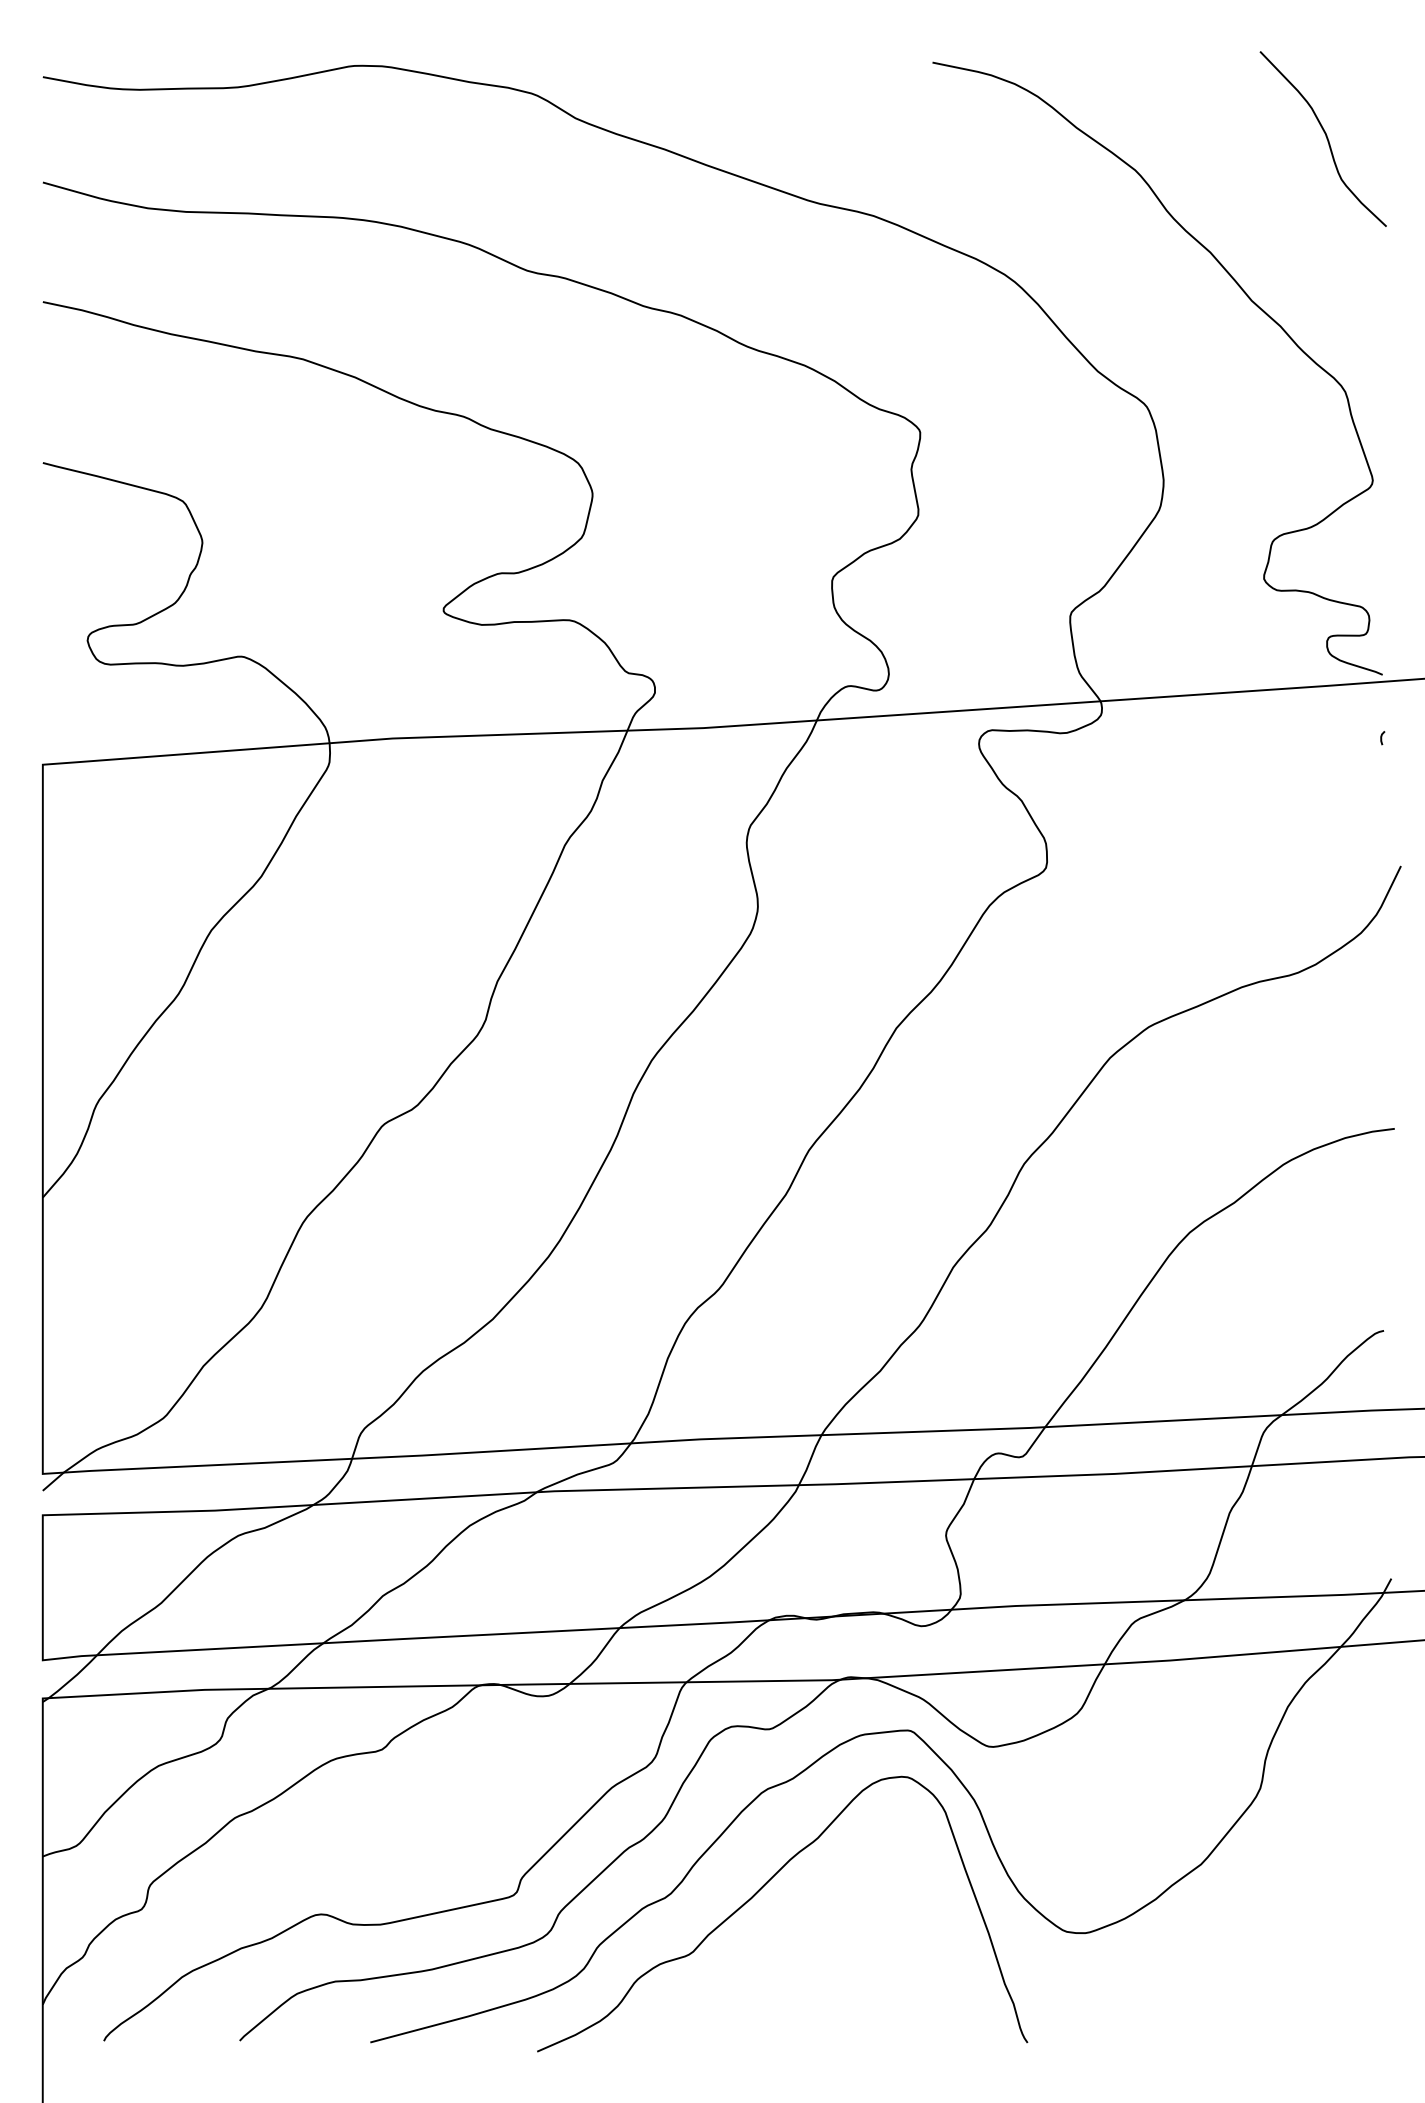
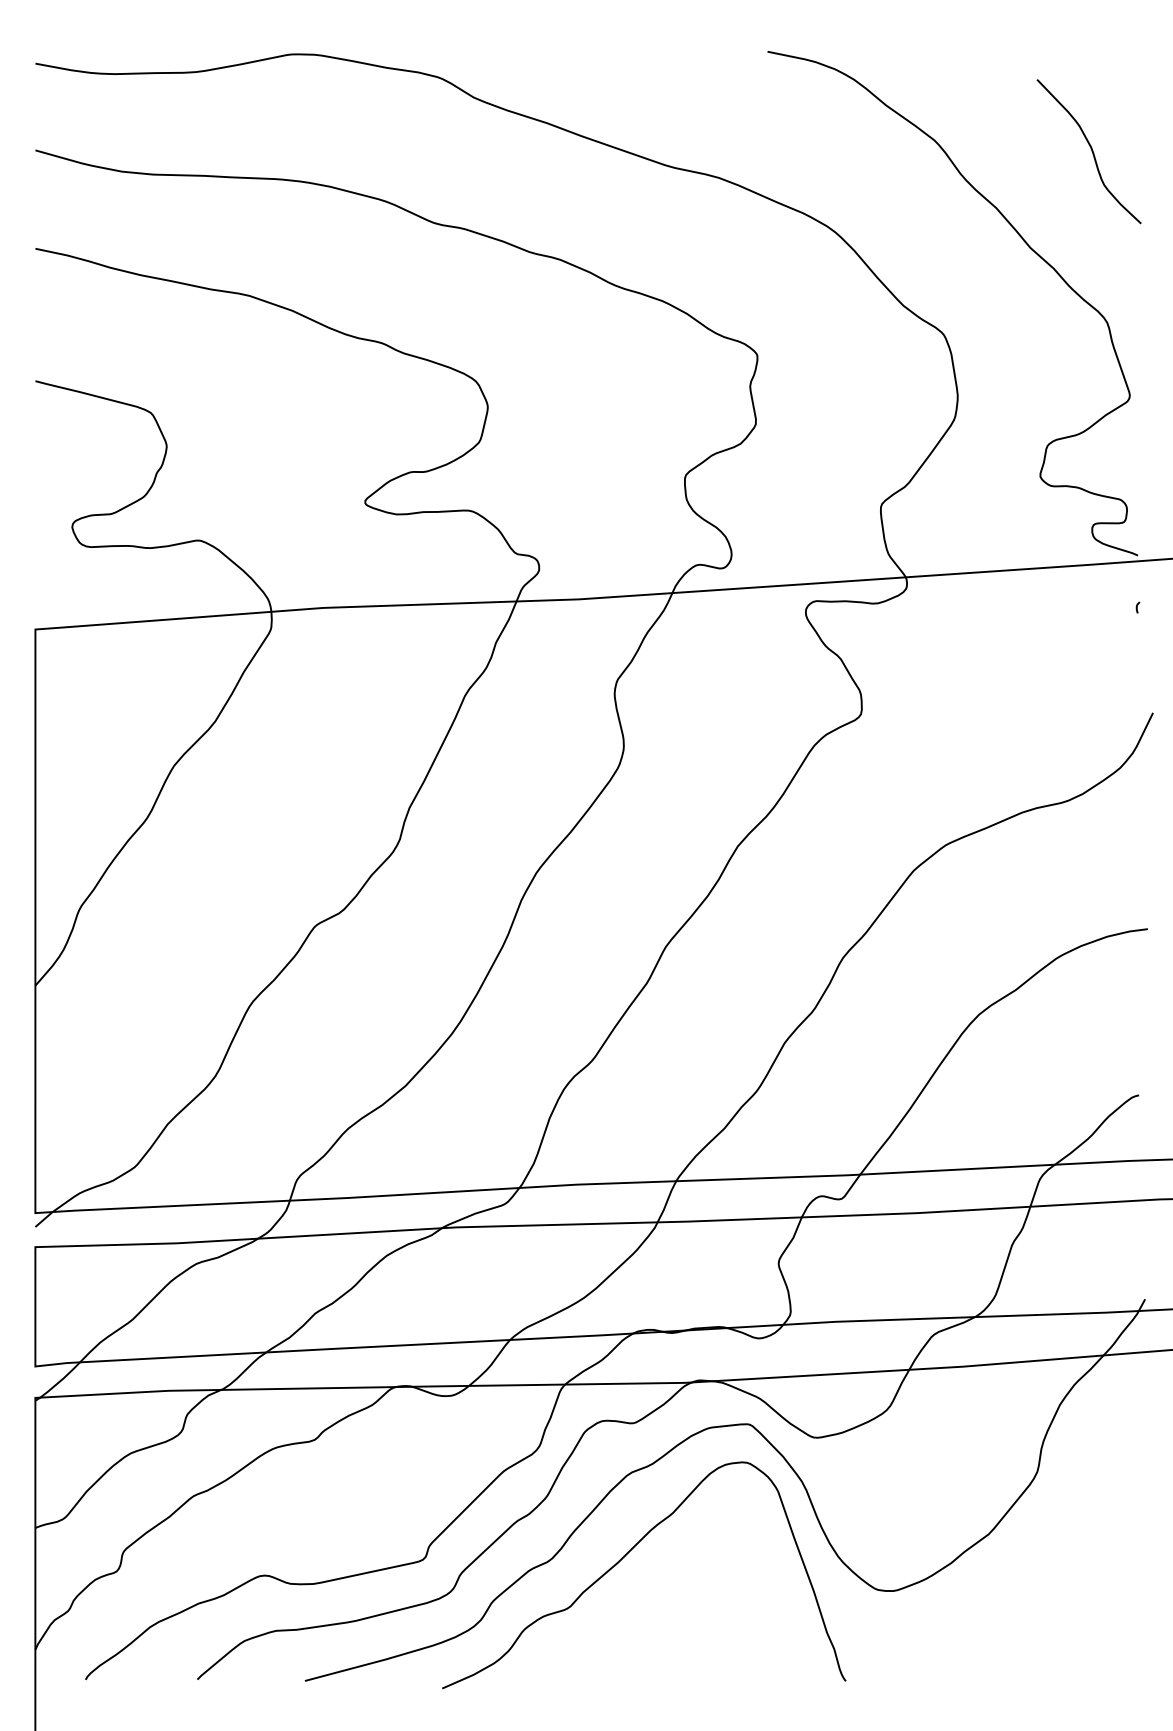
curve: (1326, 138) -> (1091, 151), moved

